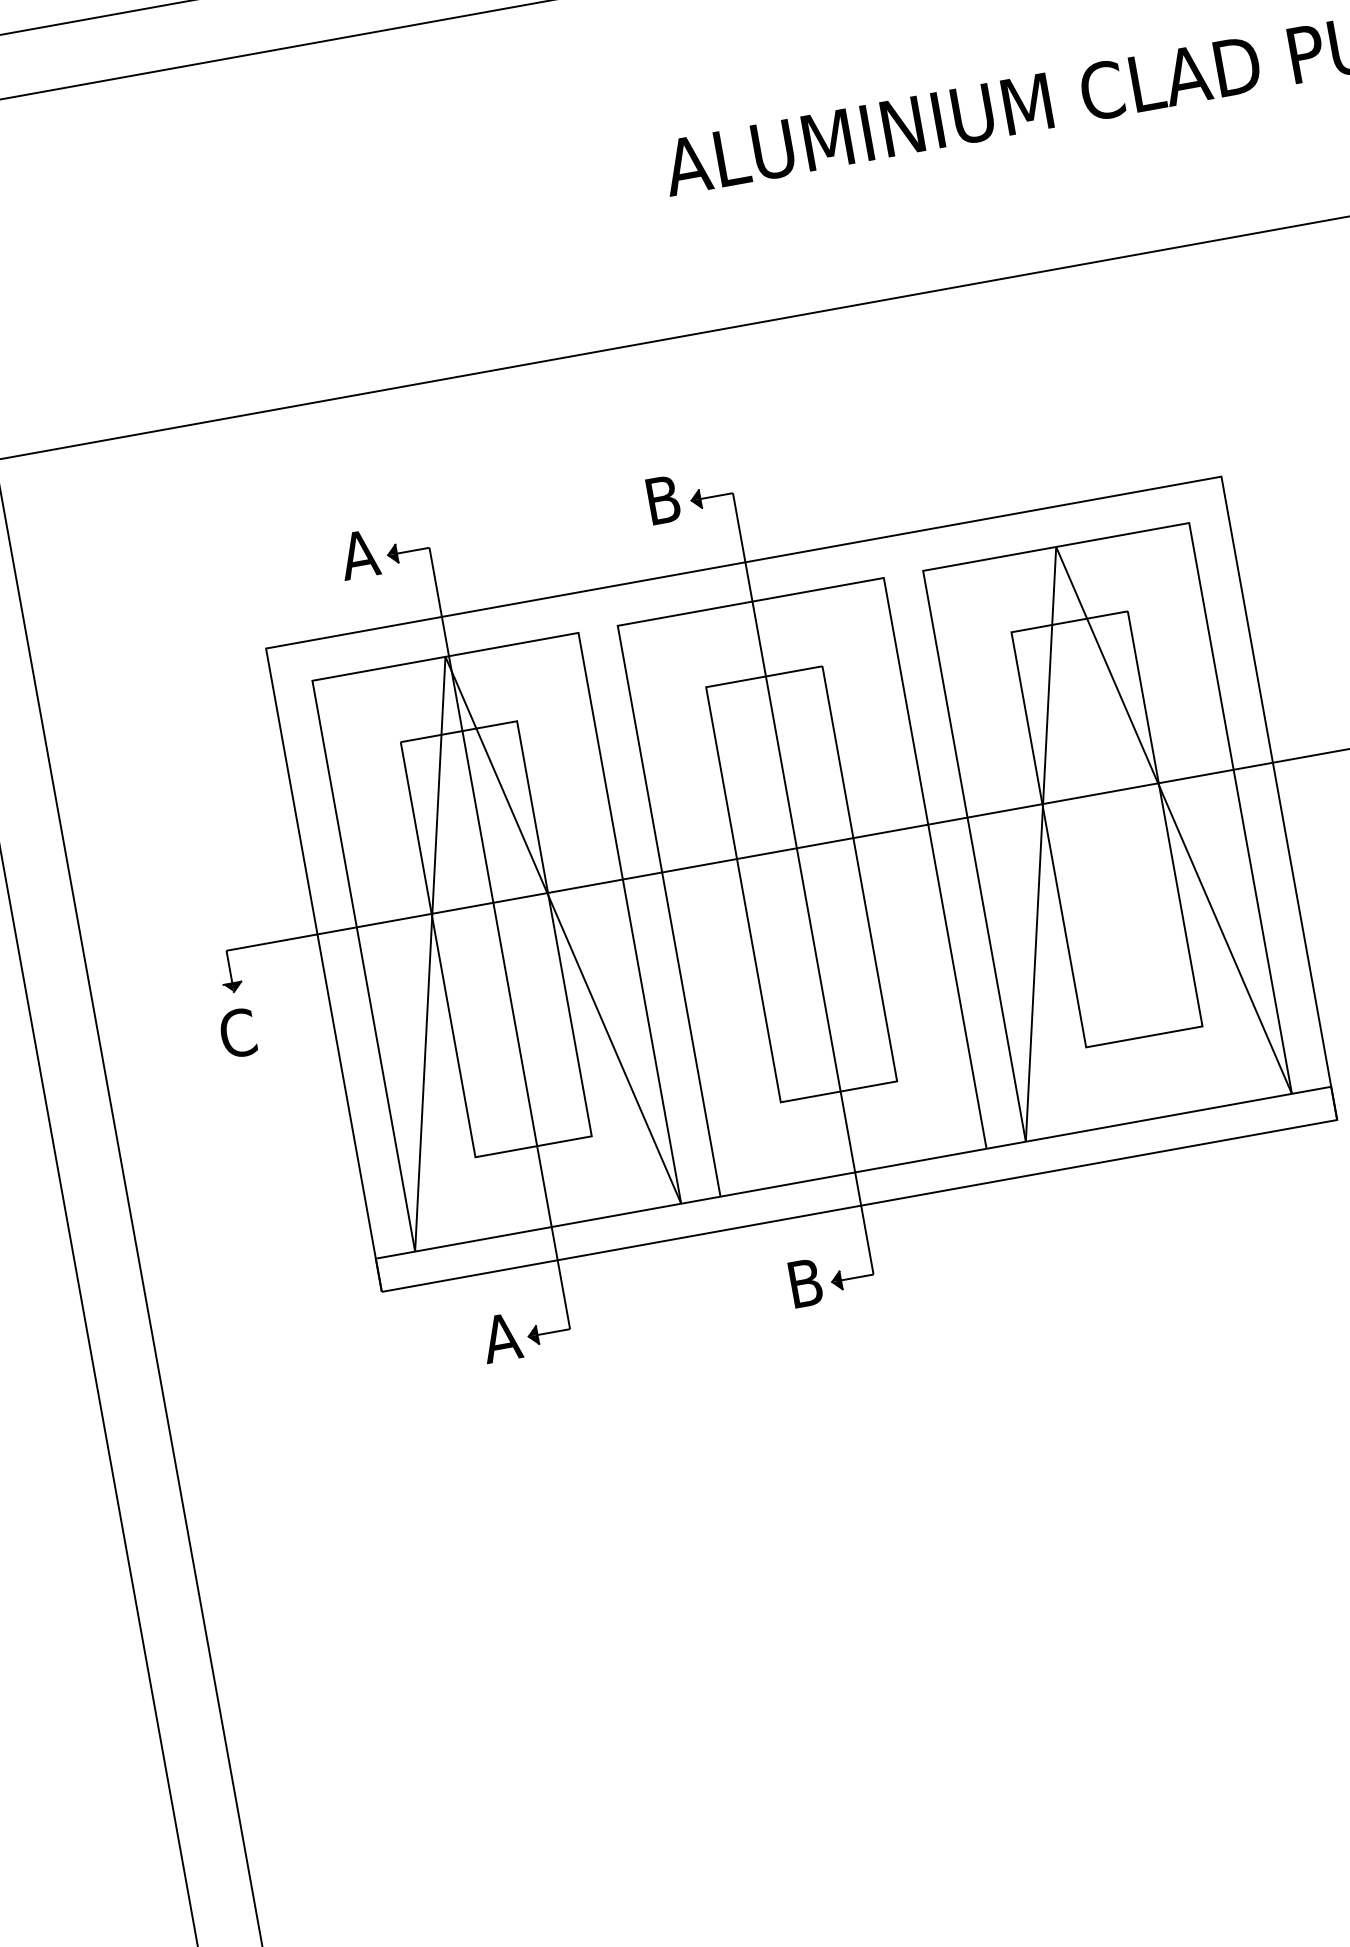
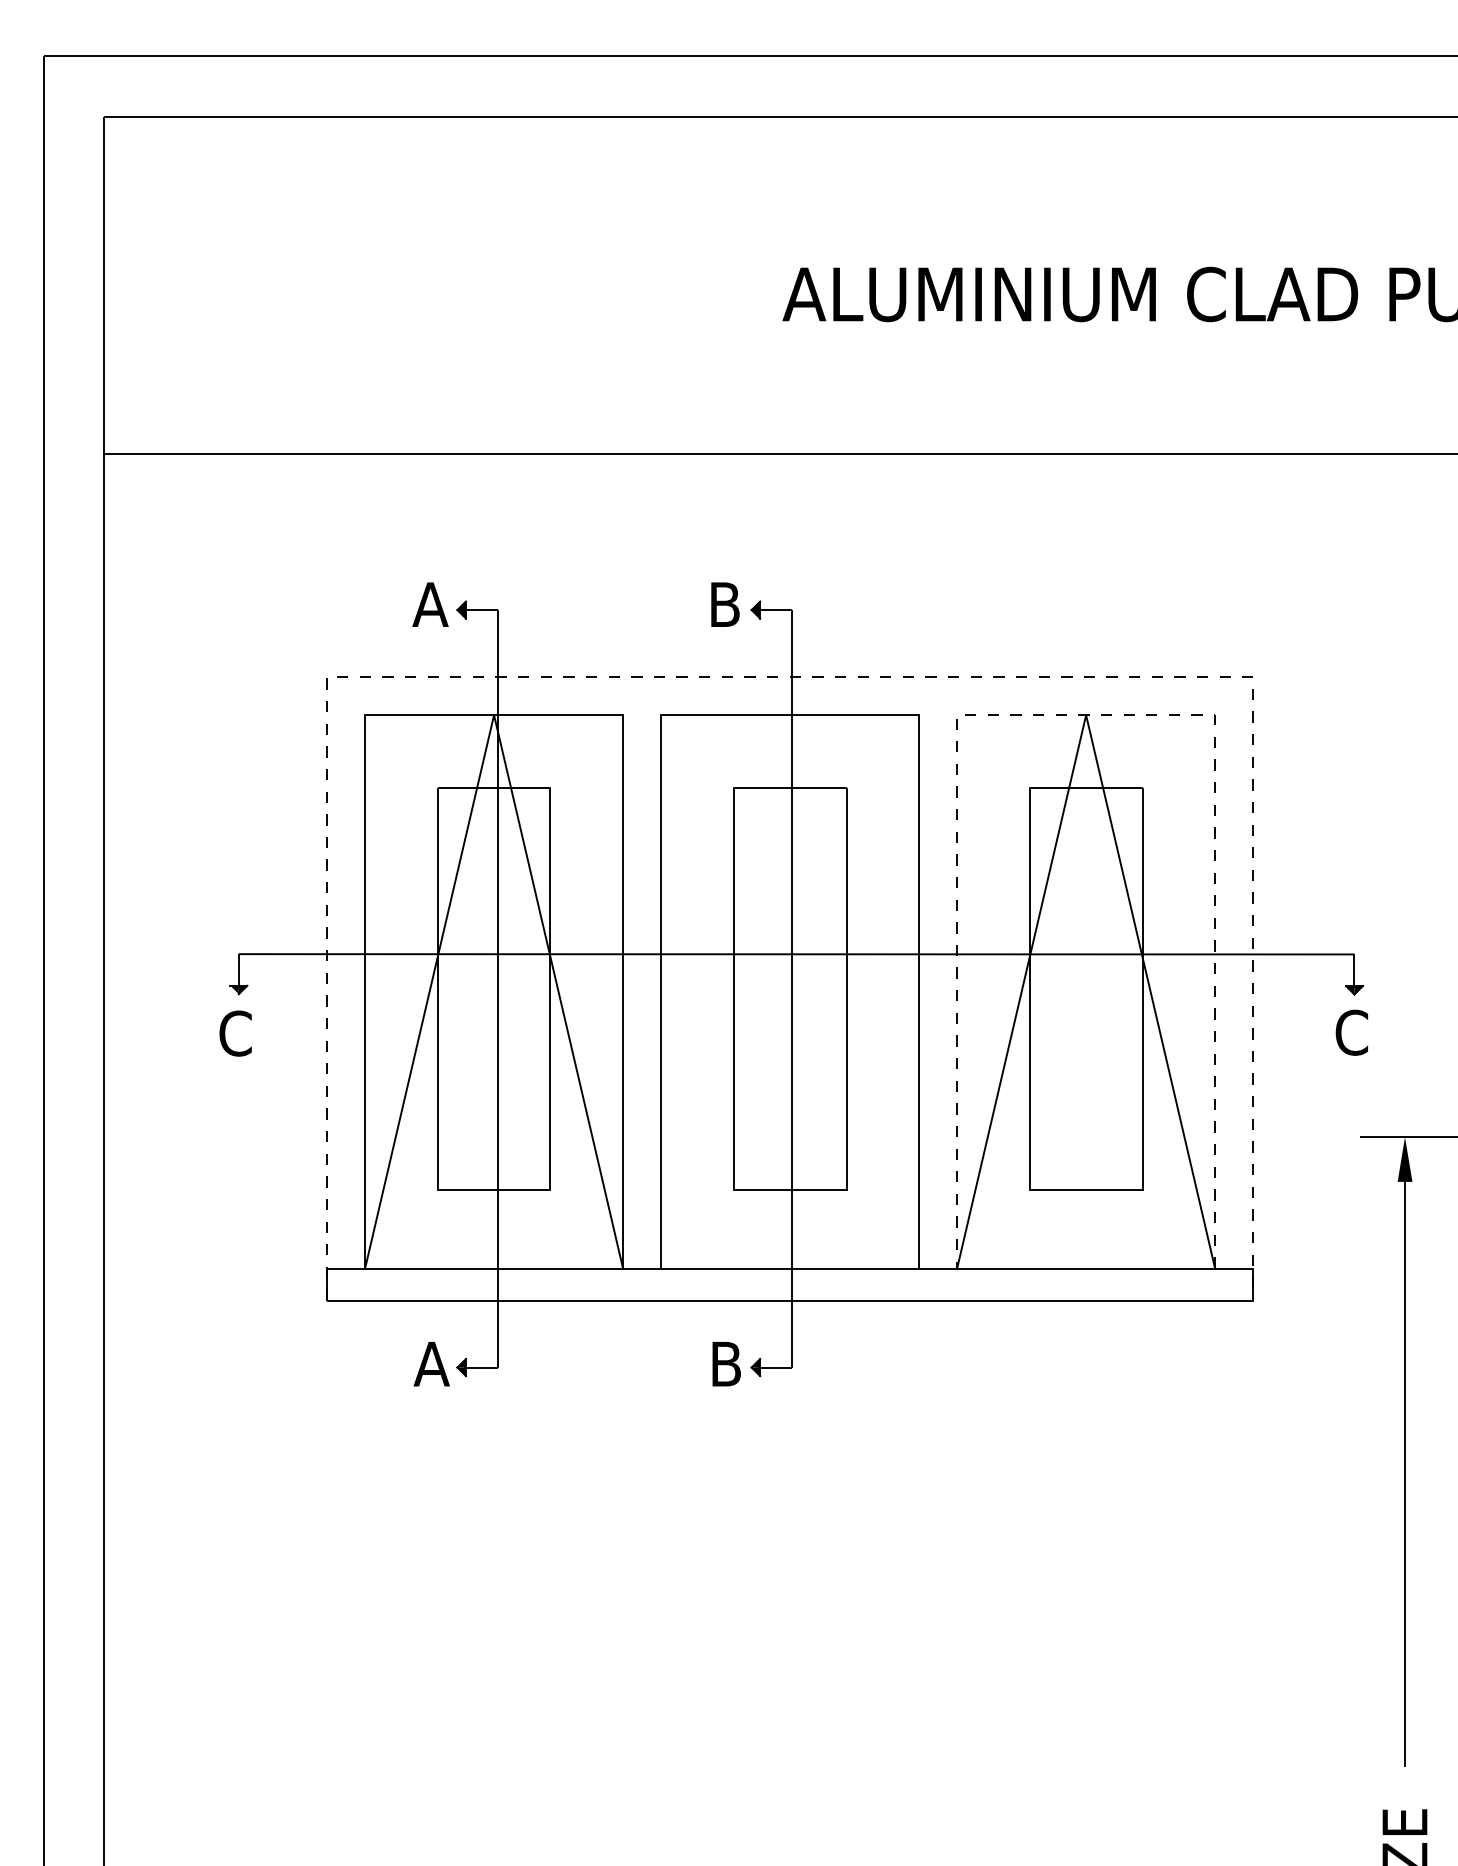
line: (1056, 547) -> (1086, 715), solid -> dashed
line: (744, 562) -> (790, 677), solid -> dashed

